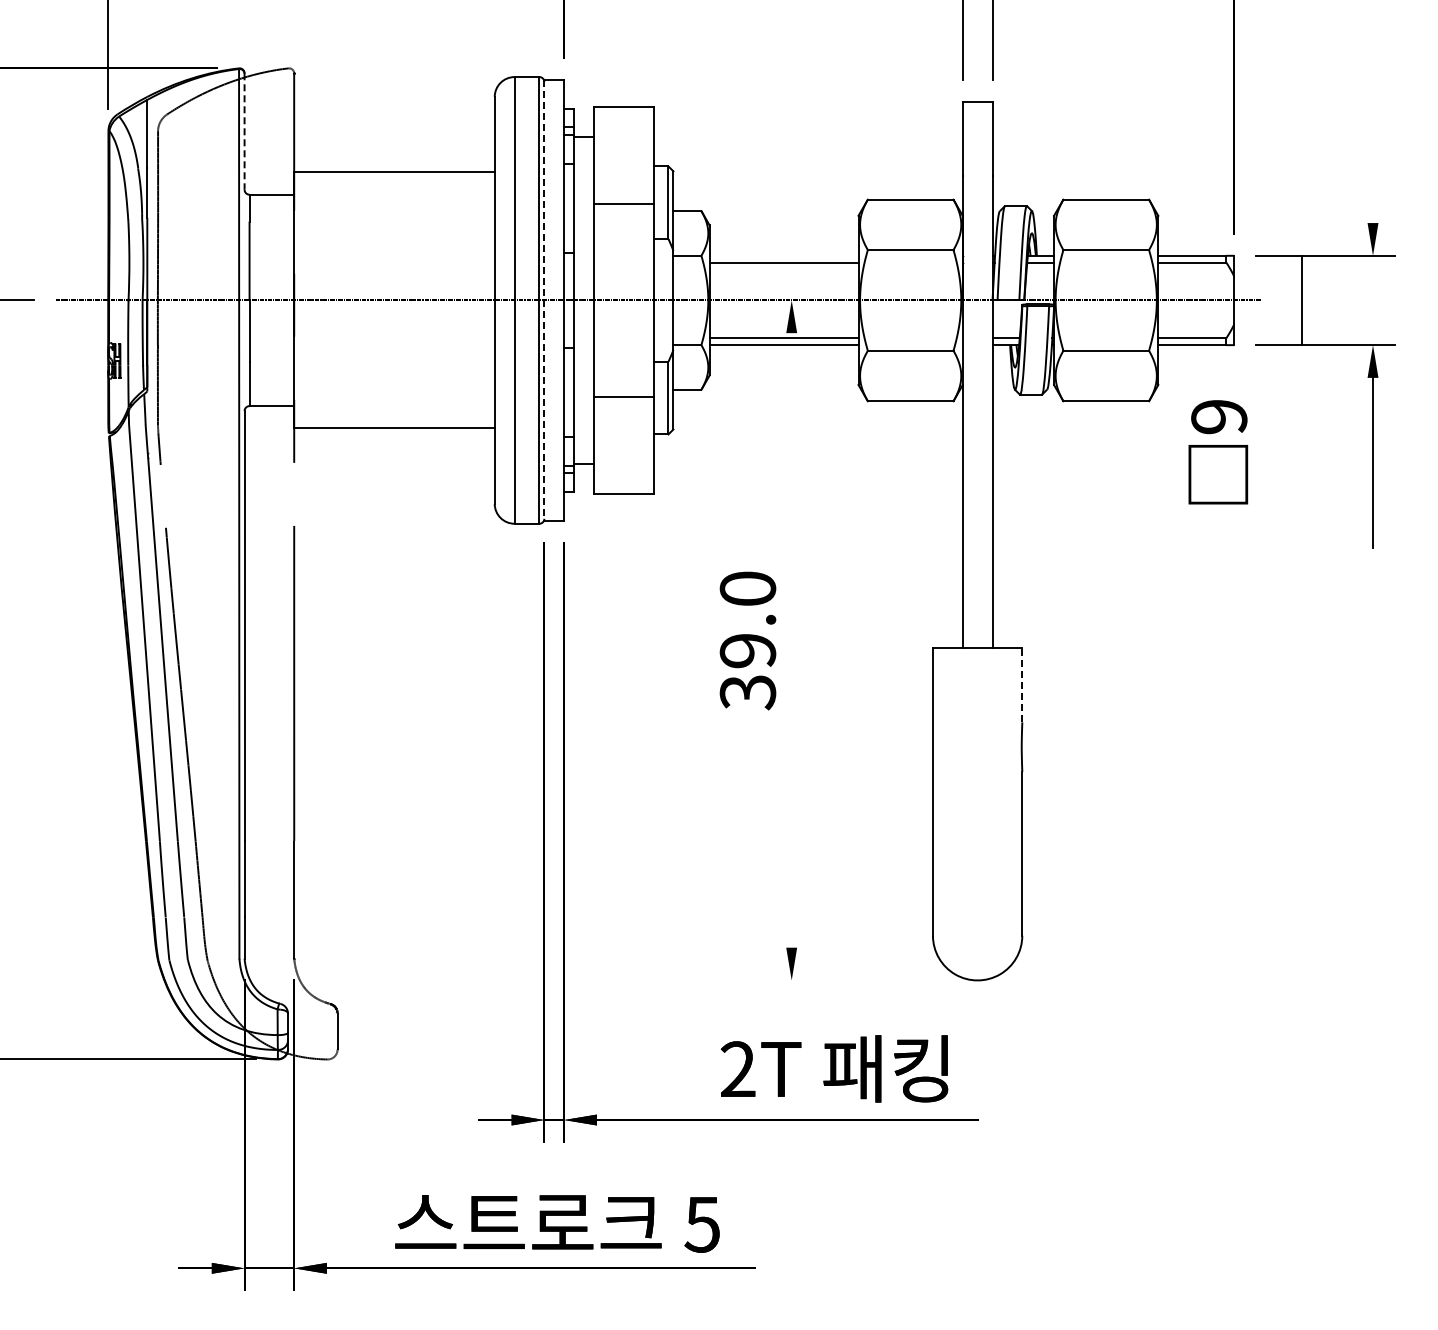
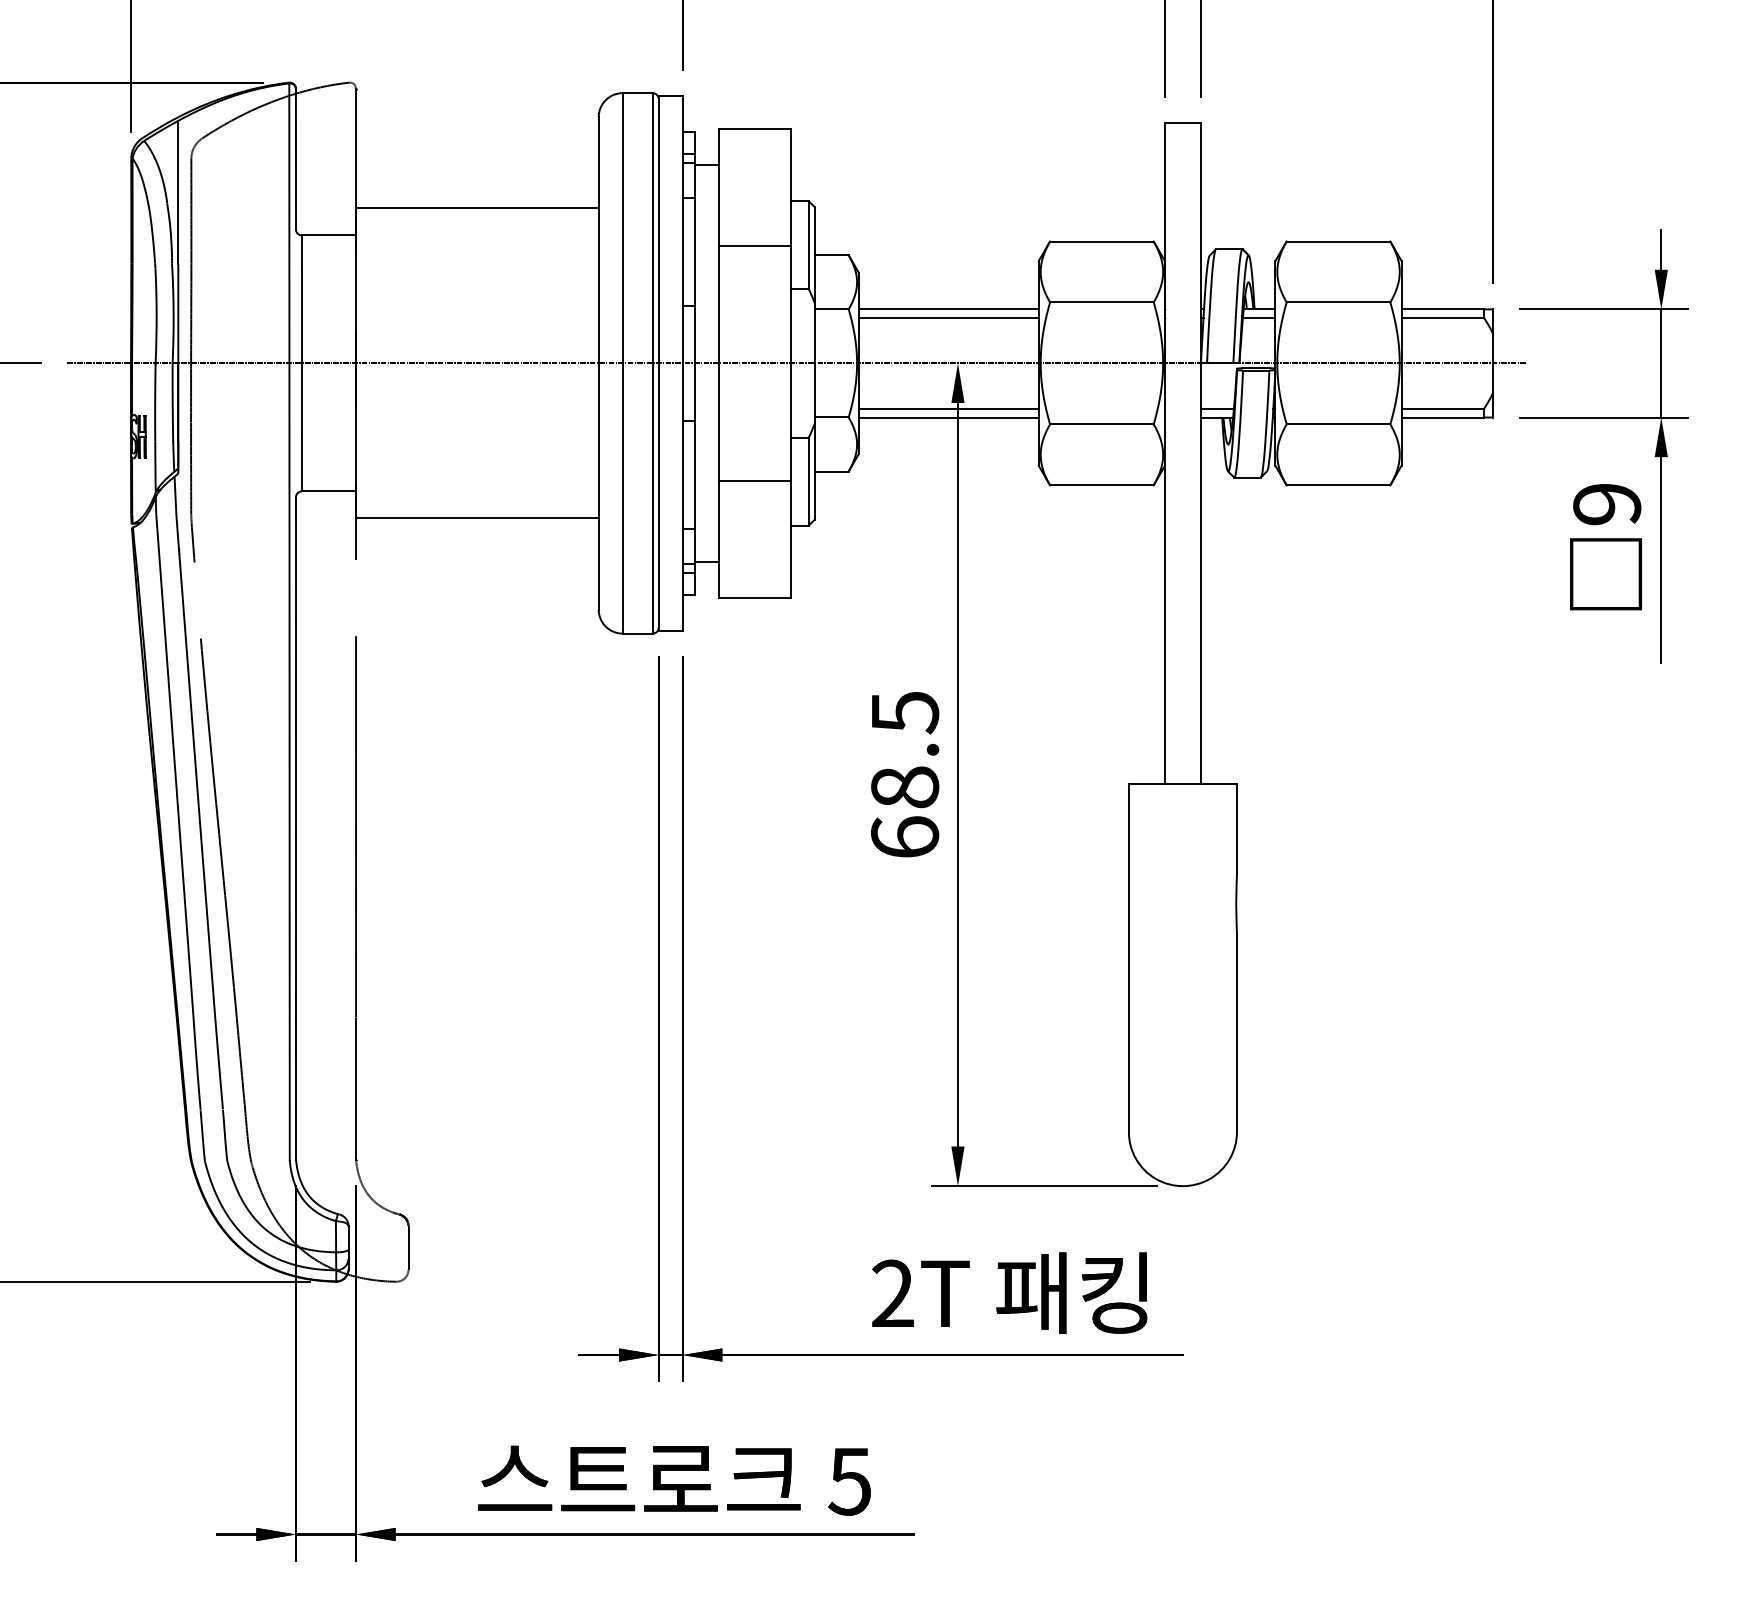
line: (244, 132) -> (295, 160), dashed -> solid
line: (1373, 206) -> (1661, 249), added
line: (783, 255) -> (948, 309), added
line: (544, 300) -> (658, 363), dashed -> solid
line: (1302, 300) -> (1661, 363), moved
text: (1218, 452) -> (1606, 547), moved
text: (747, 640) -> (904, 774), 39.0 -> 68.5
line: (791, 640) -> (957, 774), added
line: (1022, 684) -> (1237, 828), dashed -> solid
line: (862, 980) -> (1043, 1186), added

